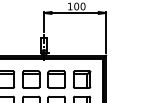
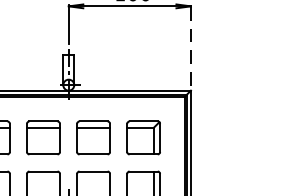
line: (106, 32) -> (191, 44), solid -> dashed

